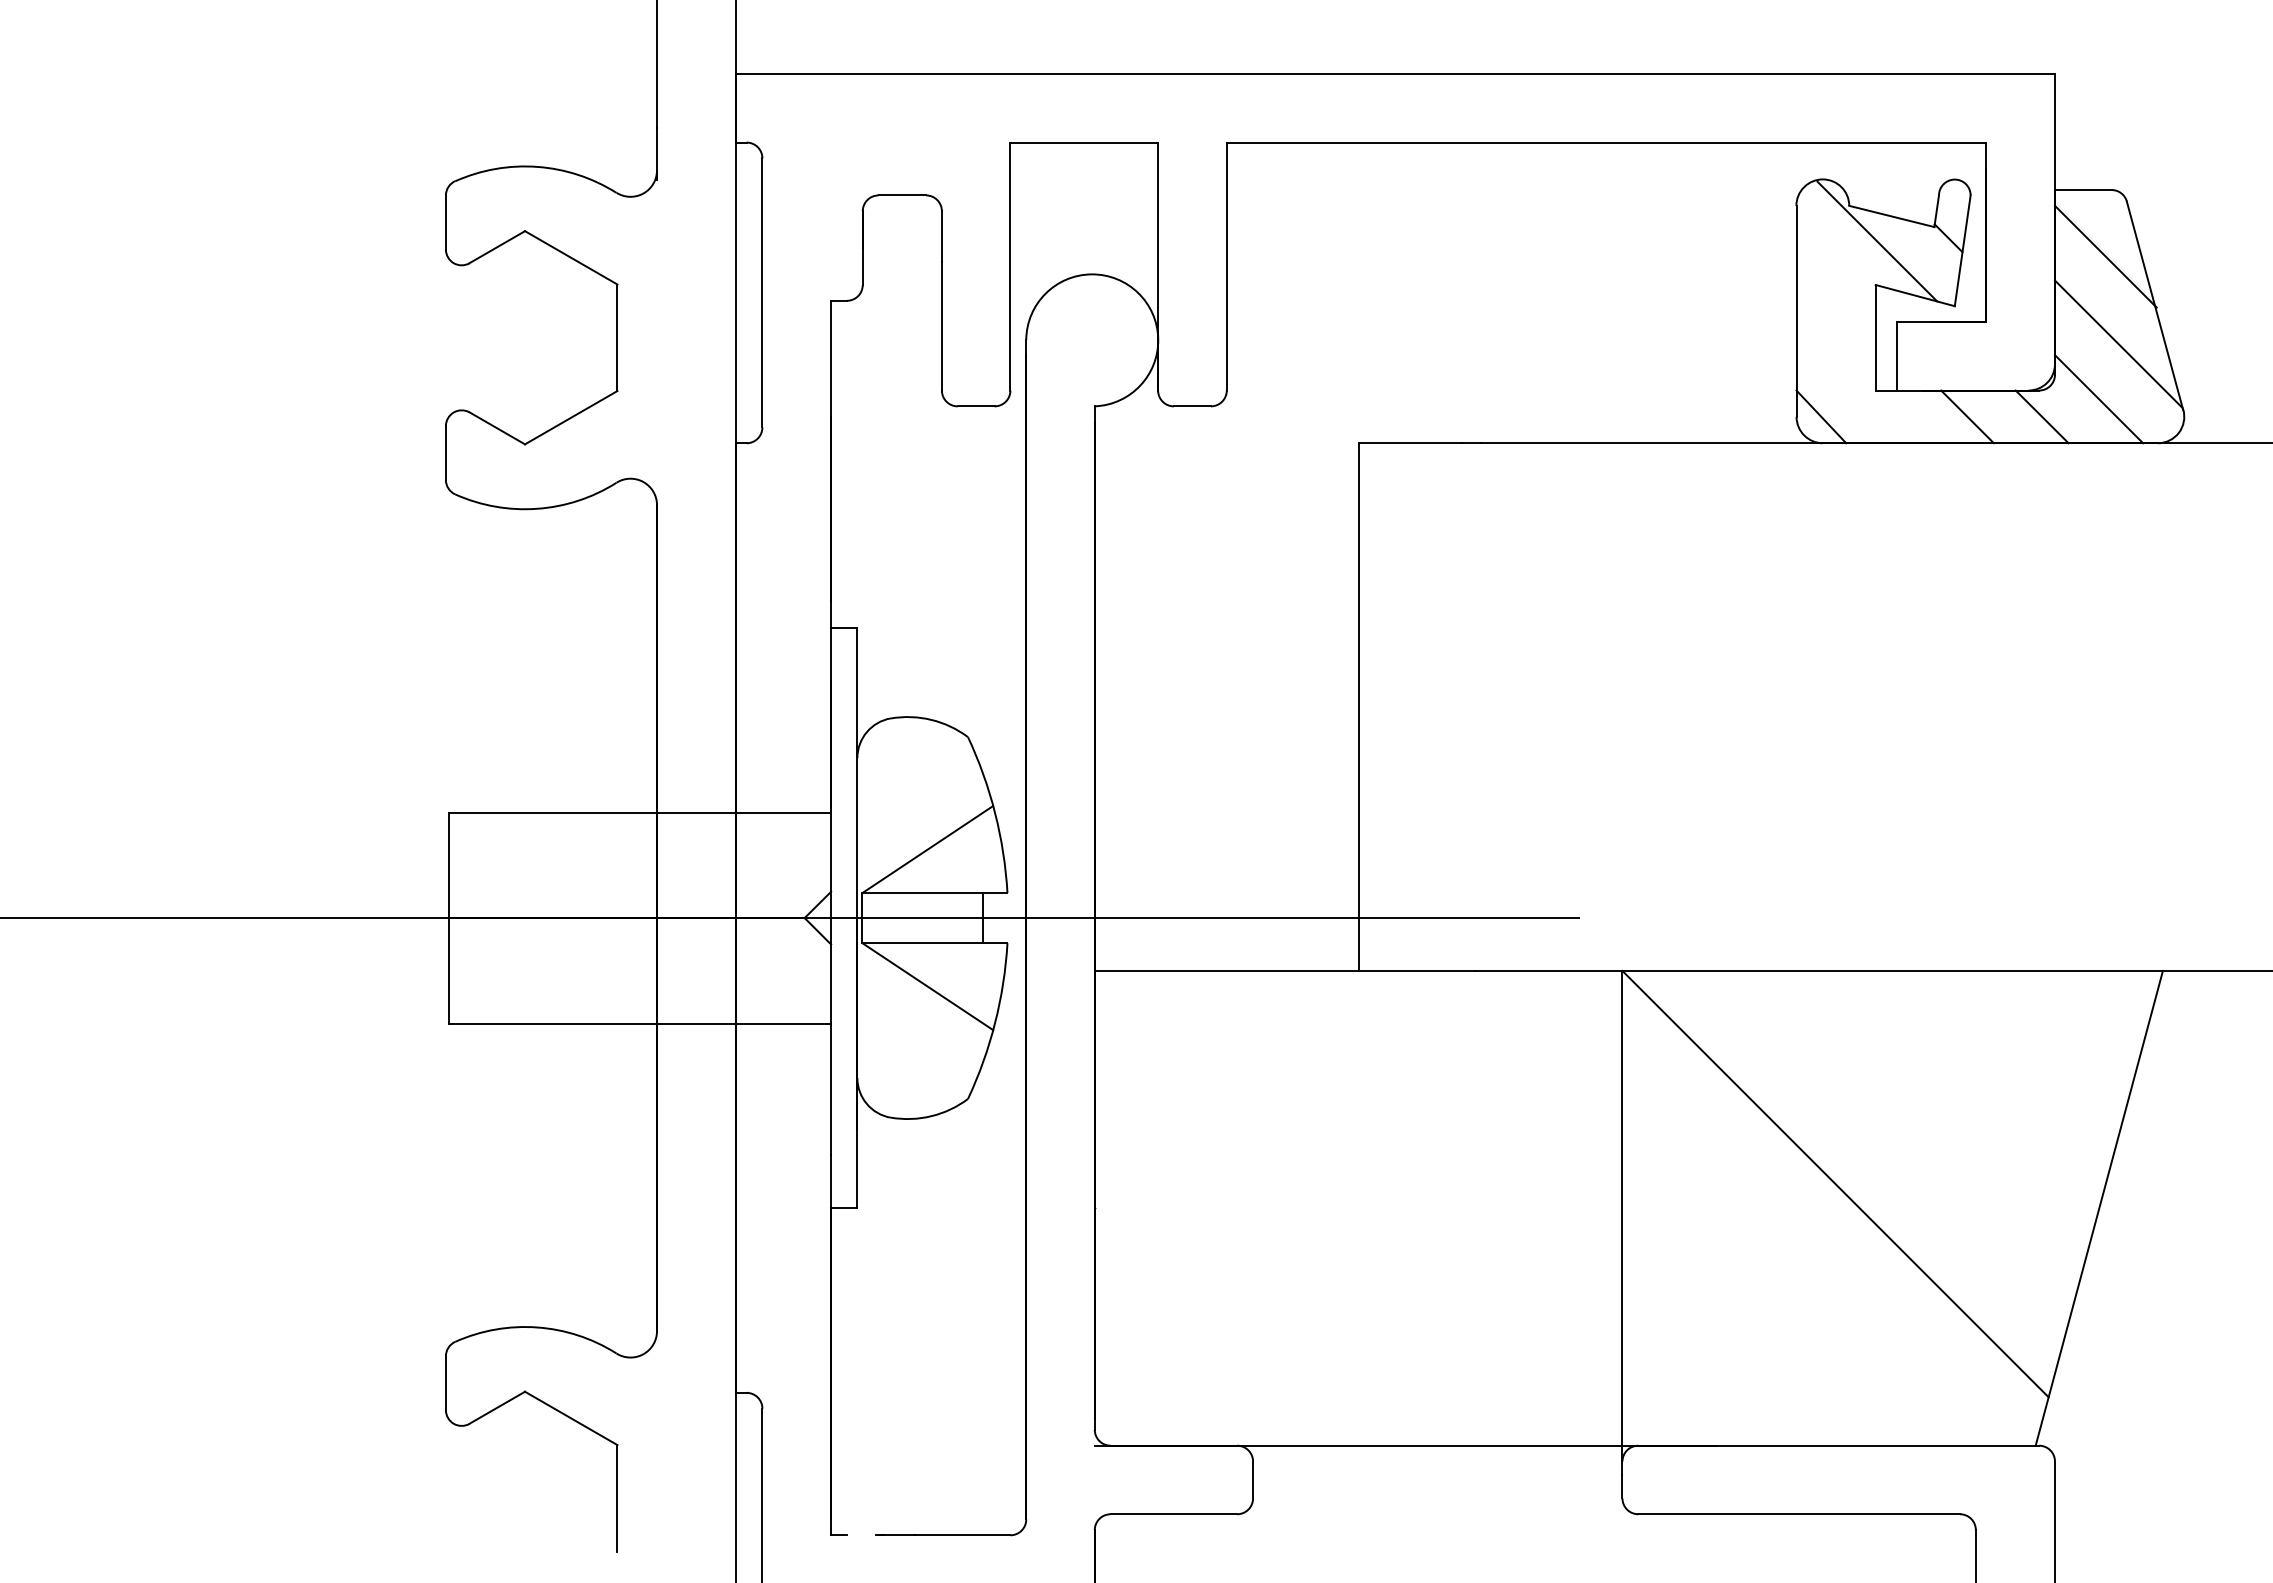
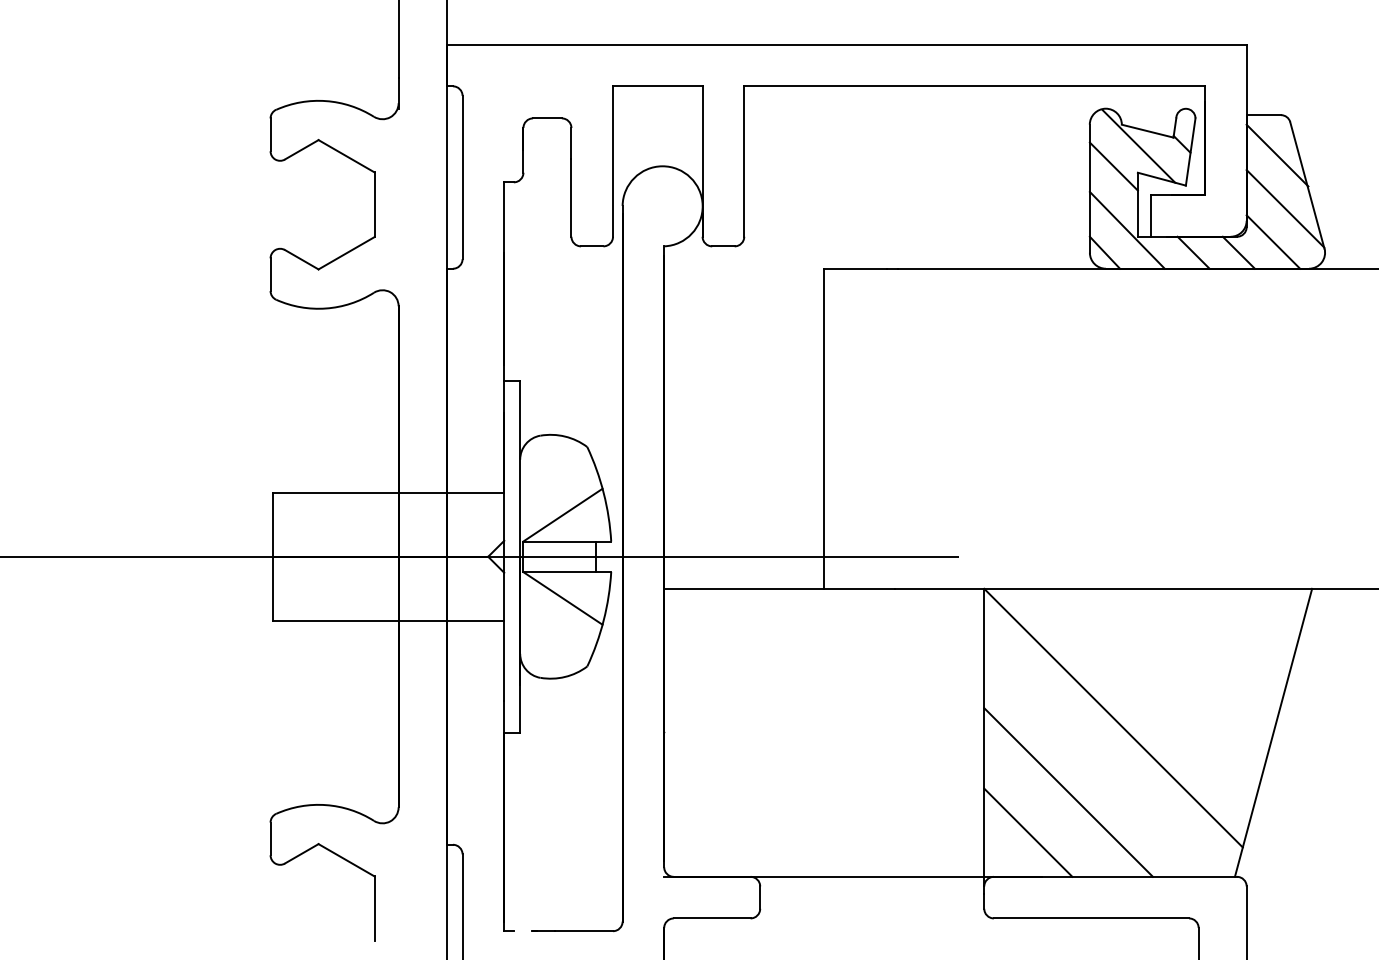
line: (1835, 274) -> (1113, 166), added
line: (1856, 378) -> (1126, 229), added
line: (1761, 1306) -> (1068, 792), added
line: (1695, 1372) -> (1028, 832), added

